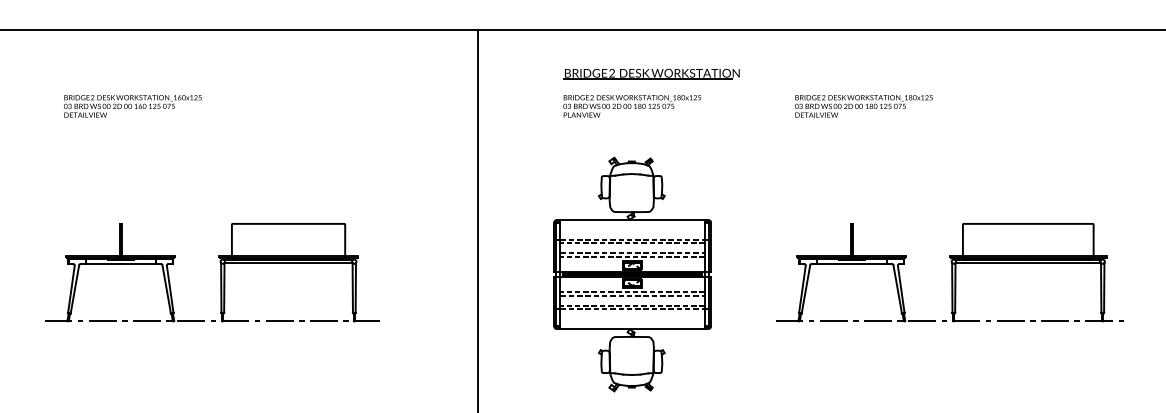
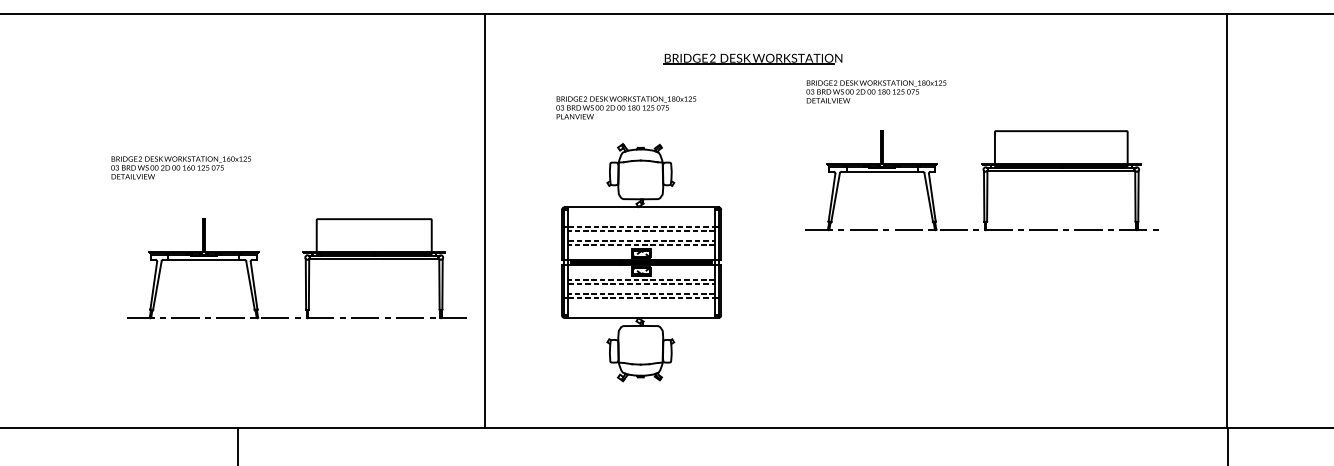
part: (651, 73) -> (752, 58), moved
text: (132, 106) -> (180, 167), moved
text: (632, 106) -> (626, 107), moved
part: (219, 271) -> (304, 267), moved
part: (949, 272) -> (981, 180), moved

